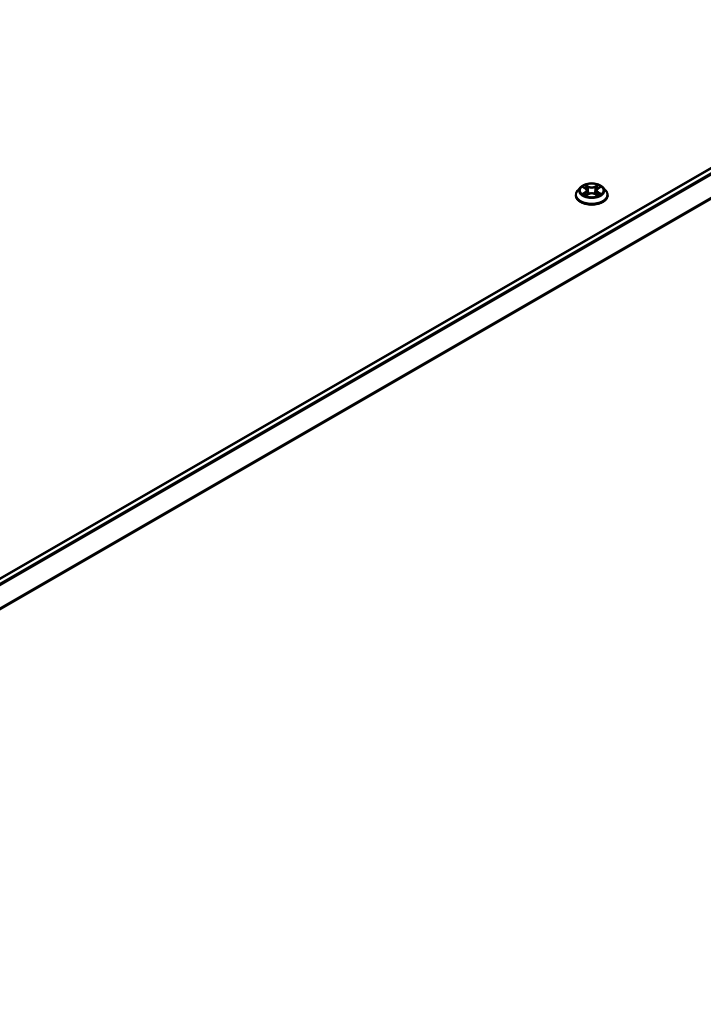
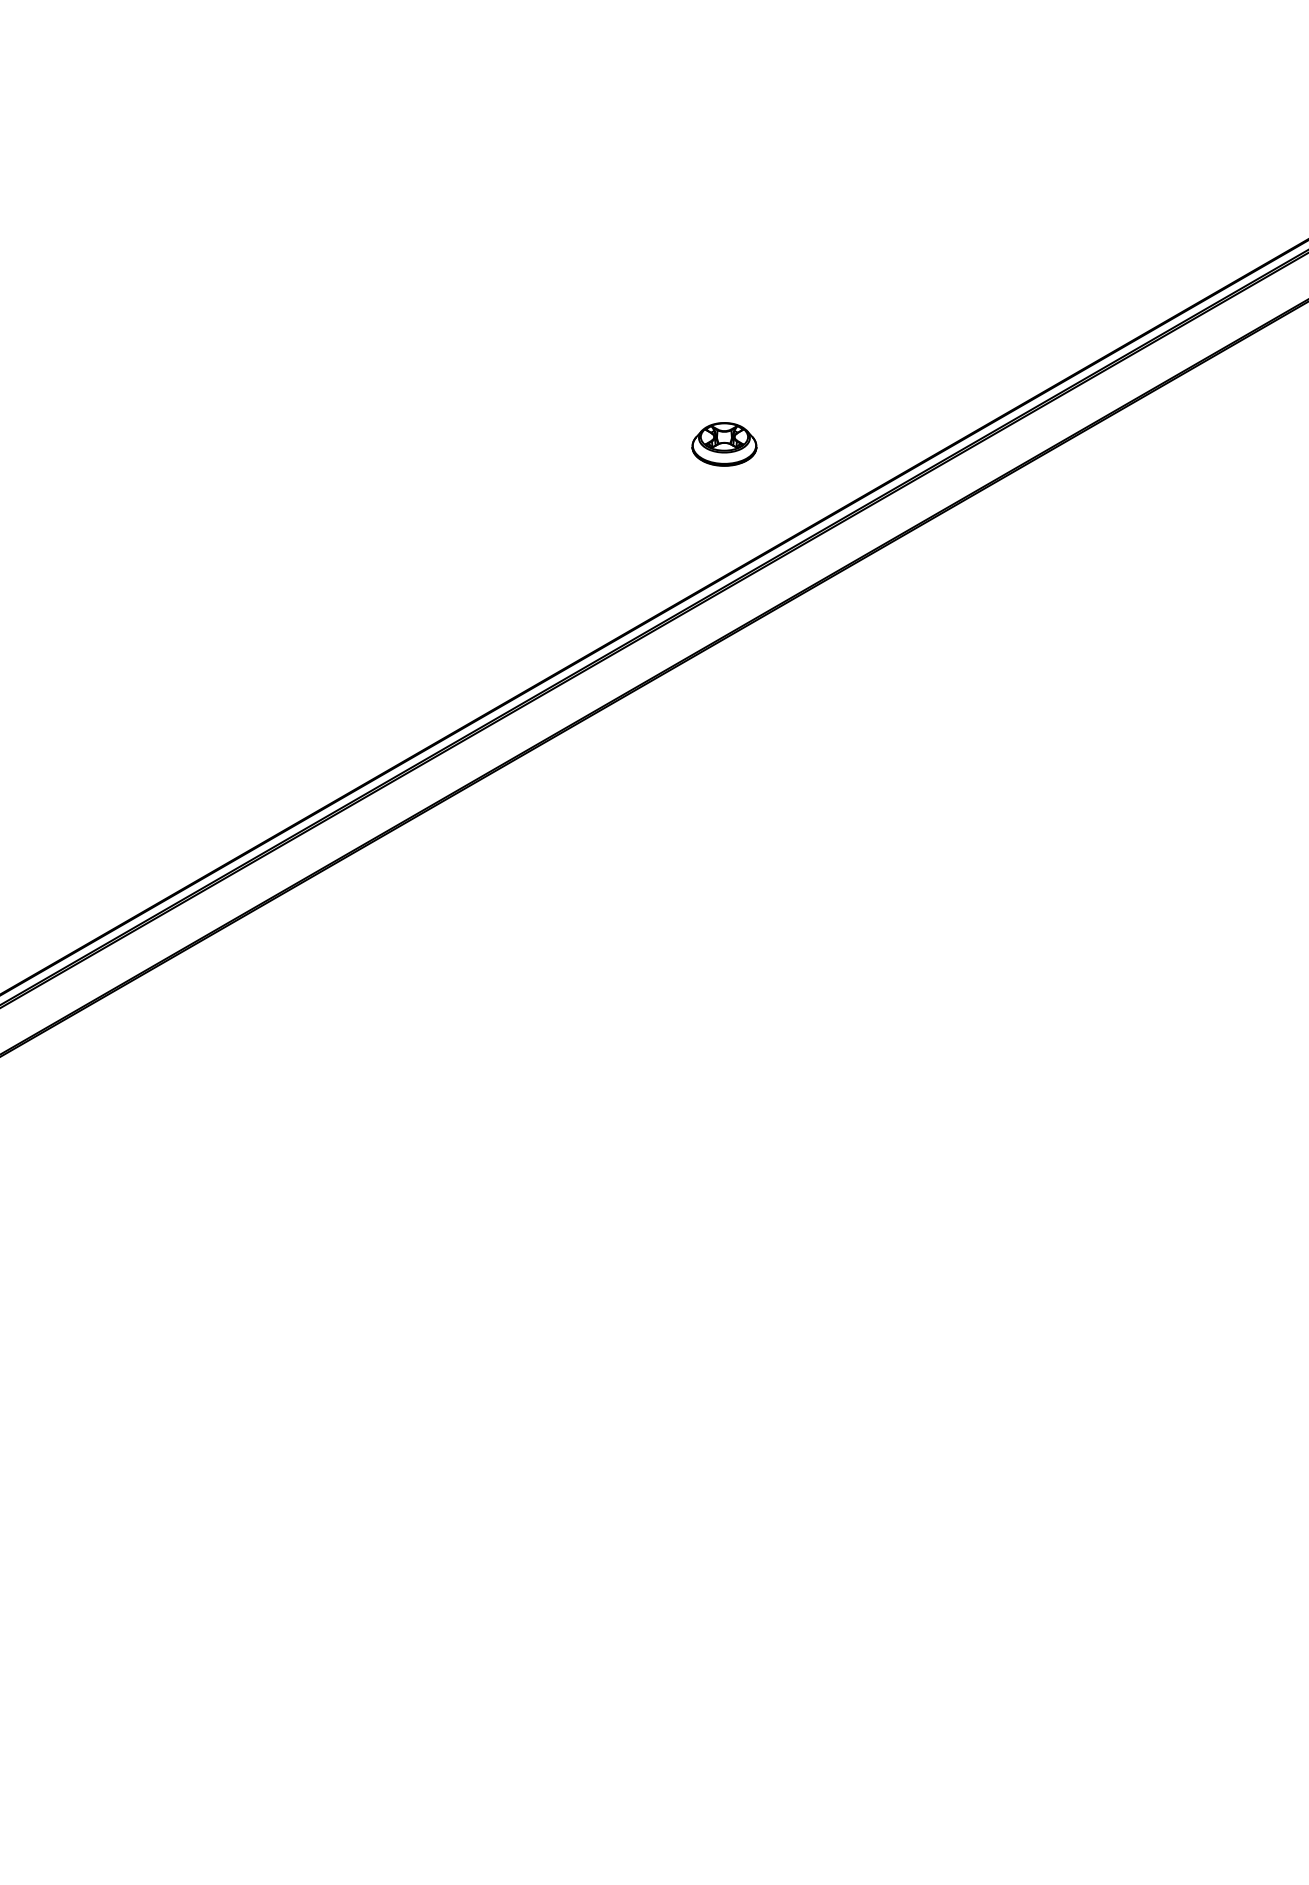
part: (591, 193) -> (724, 443), moved

